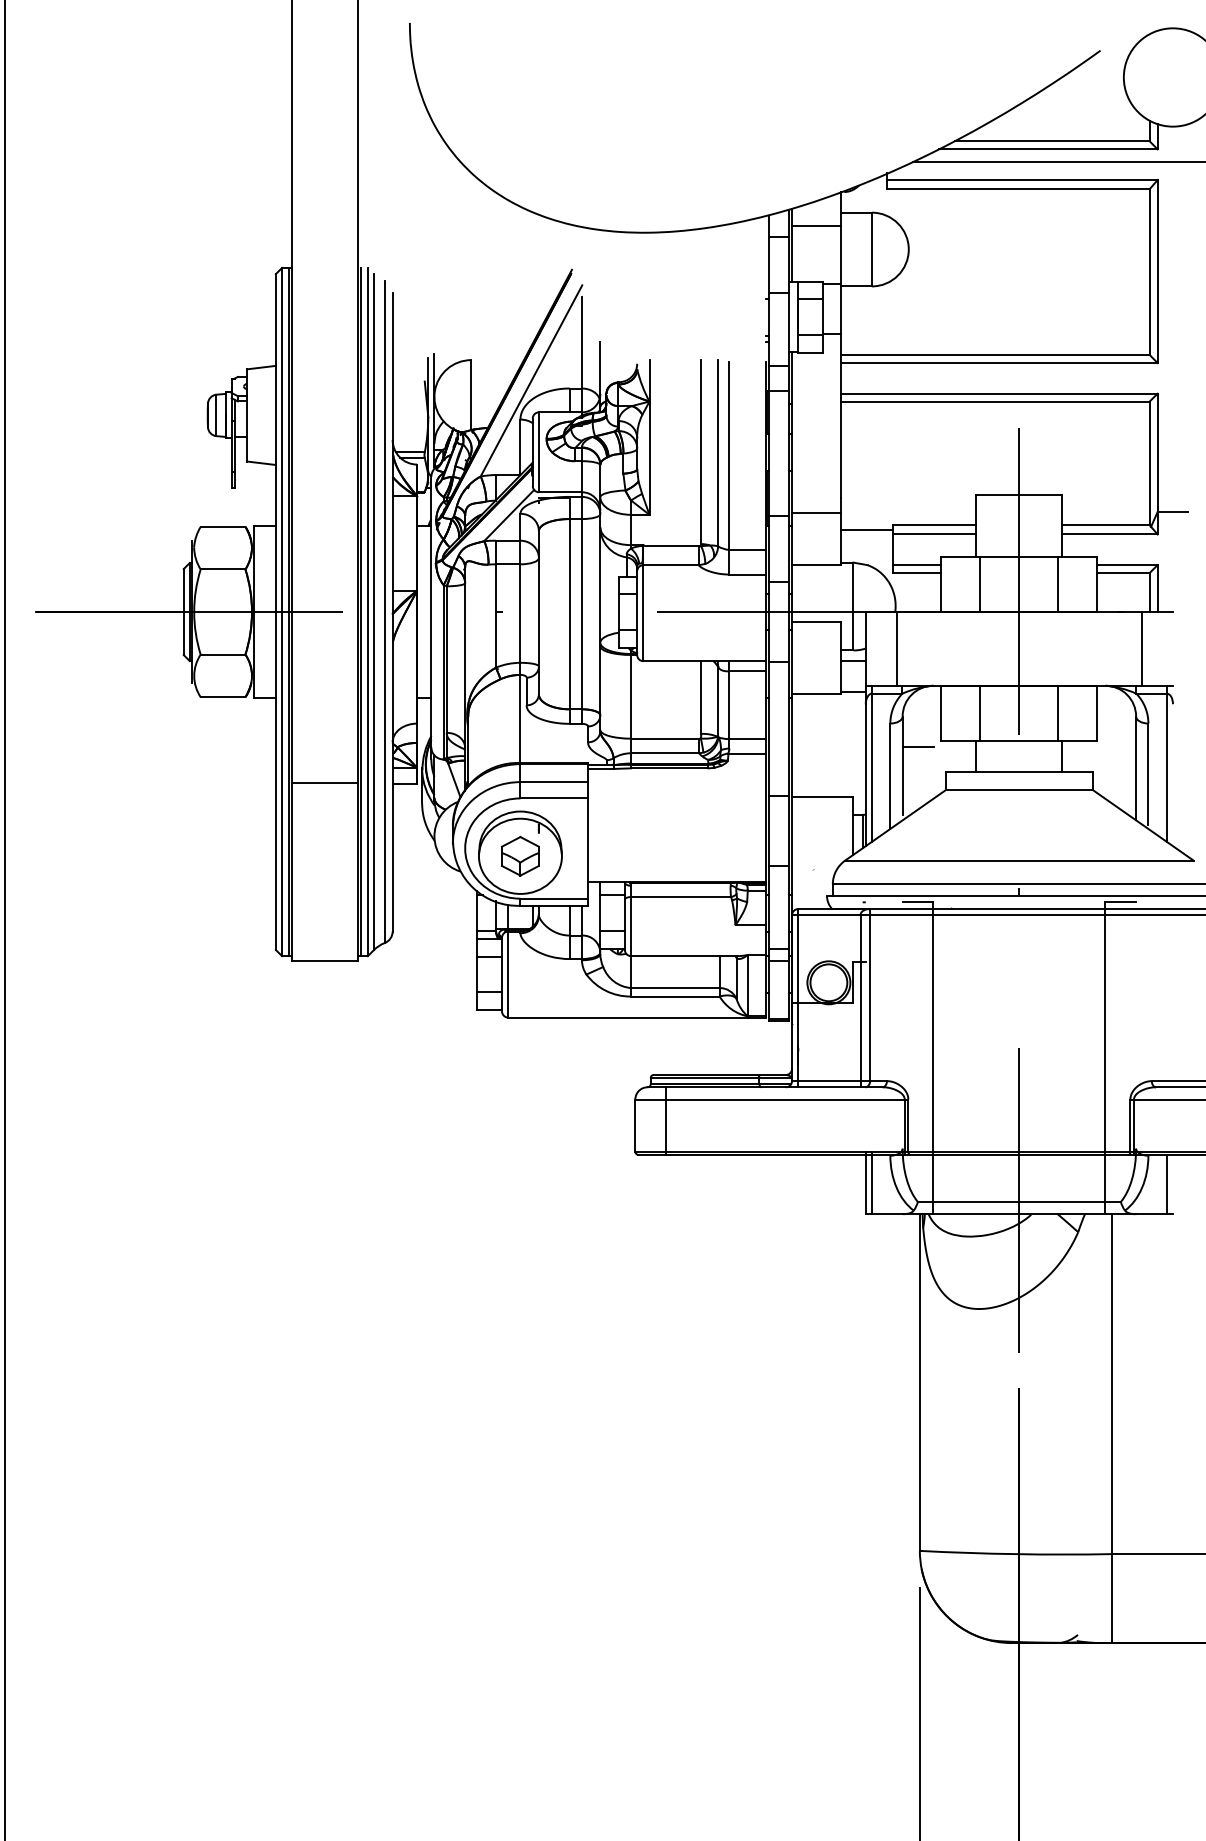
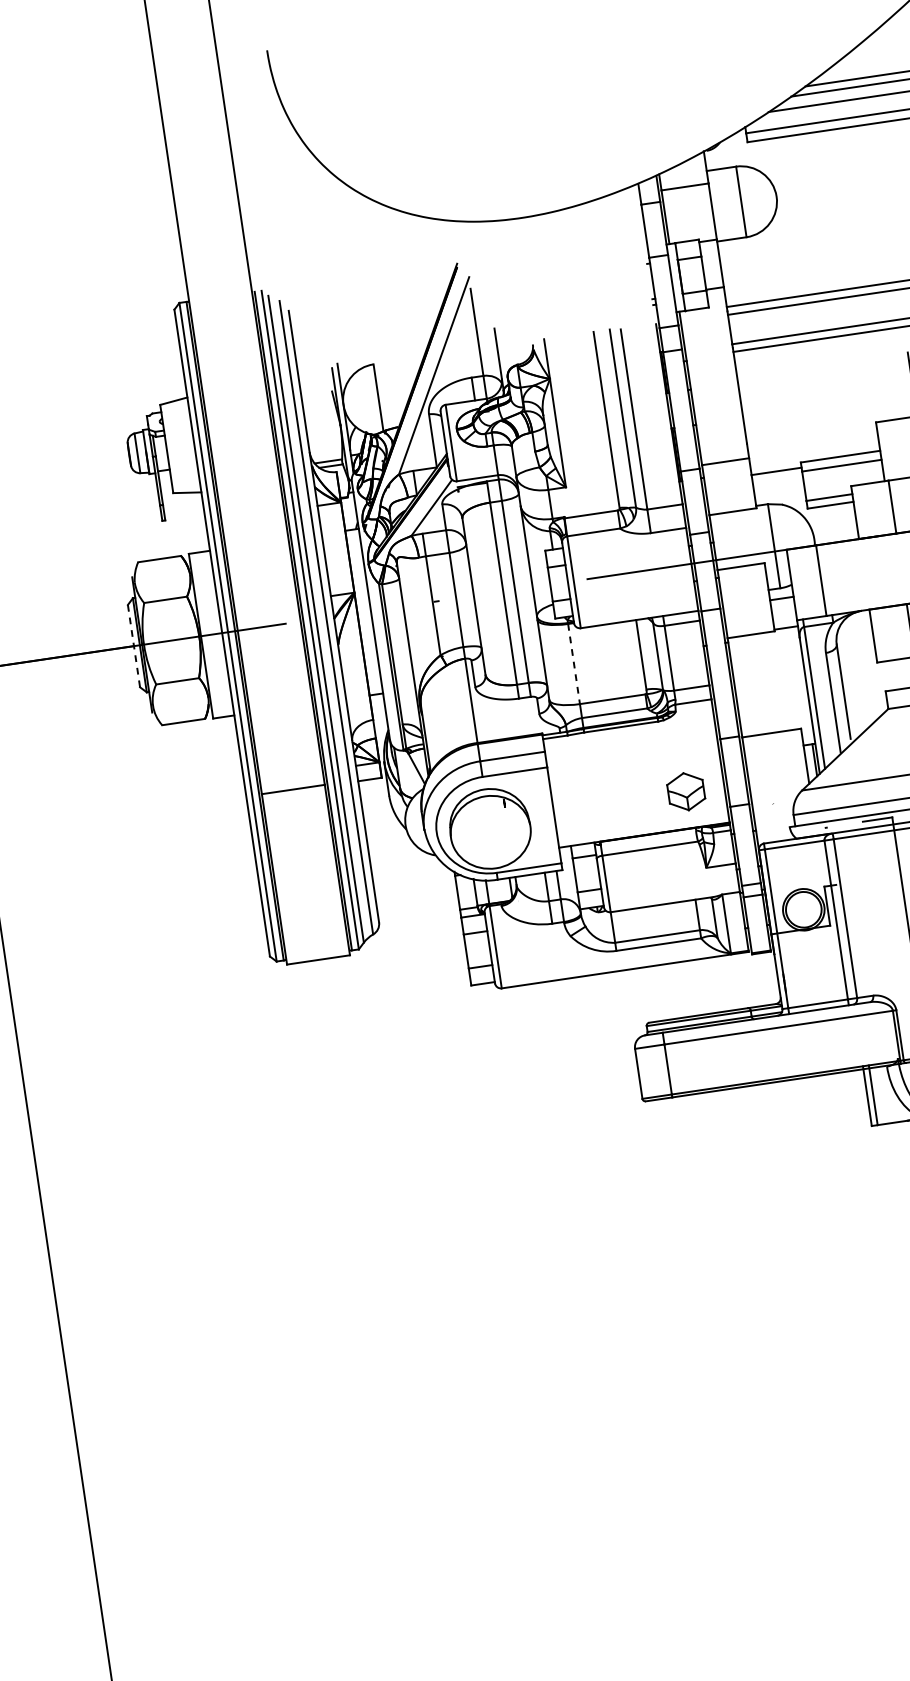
line: (183, 612) -> (133, 646), solid -> dashed
line: (631, 696) -> (574, 663), solid -> dashed
line: (917, 747) -> (855, 672), removed
part: (520, 855) -> (686, 790), moved

